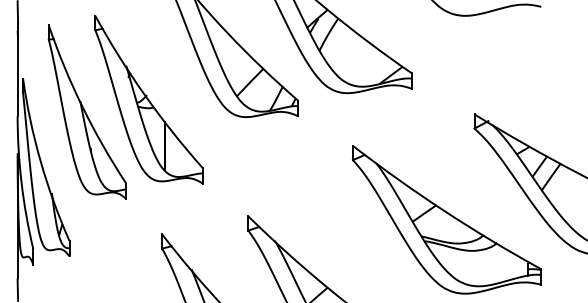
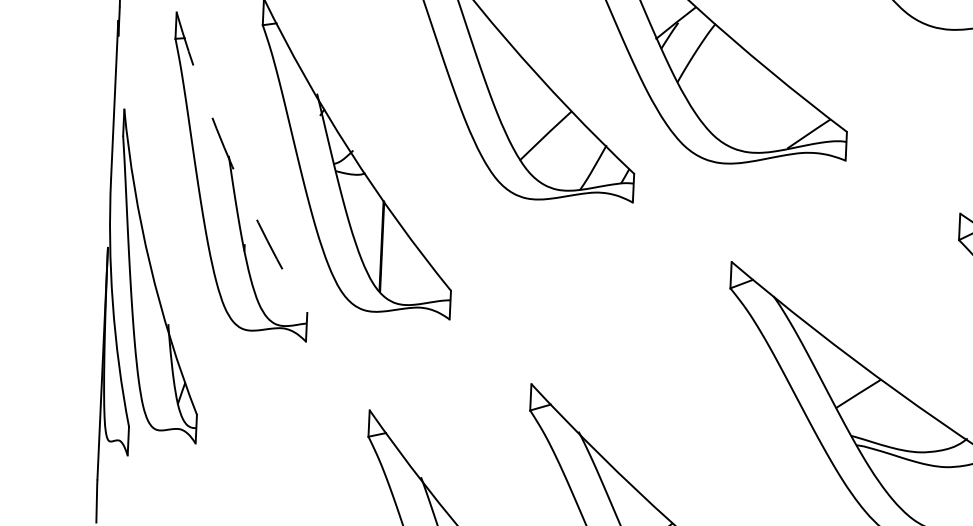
arc: (82, 106) -> (232, 165), solid -> dashed

